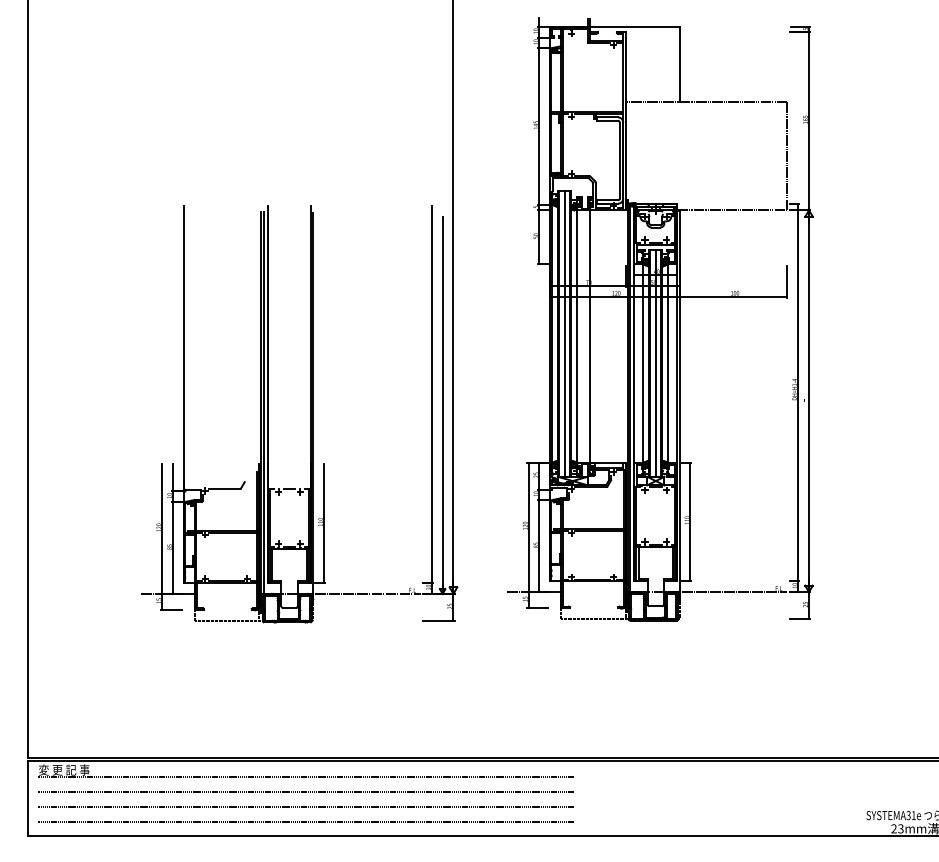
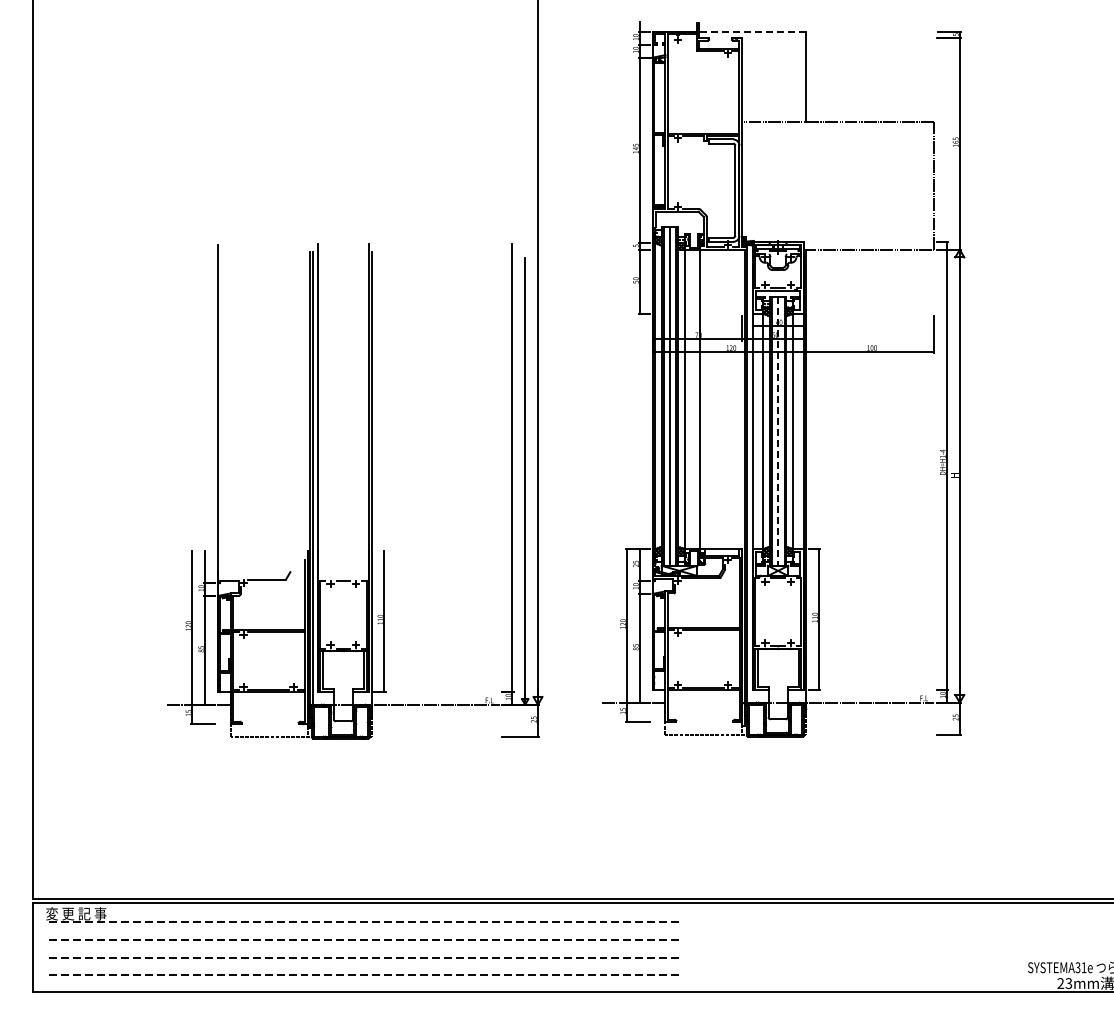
line: (634, 27) -> (752, 32), solid -> dashed
line: (656, 363) -> (778, 431), solid -> dashed

